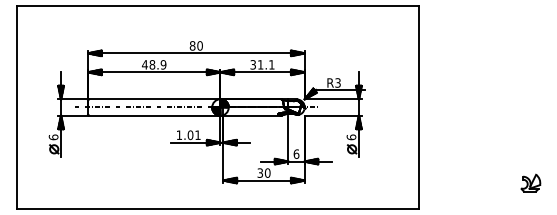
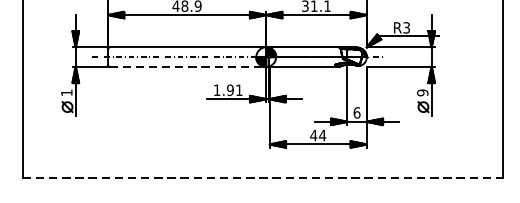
line: (154, 115) -> (187, 66), solid -> dashed
text: (190, 135) -> (230, 90), 1.01 -> 1.91
text: (53, 137) -> (66, 93), 6 -> 1
text: (351, 137) -> (422, 93), 6 -> 9
text: (263, 172) -> (317, 134), 30 -> 44
line: (217, 208) -> (262, 177), solid -> dashed

